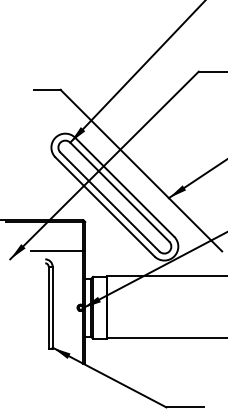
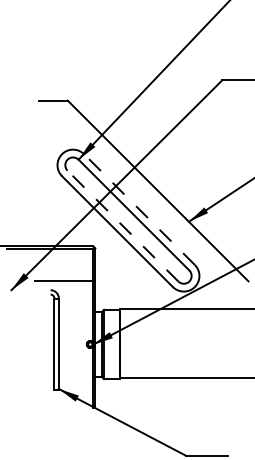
line: (124, 186) -> (139, 208), solid -> dashed
line: (109, 201) -> (122, 225), solid -> dashed

